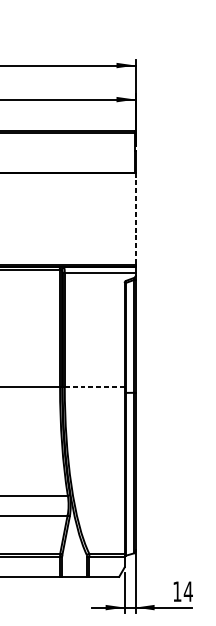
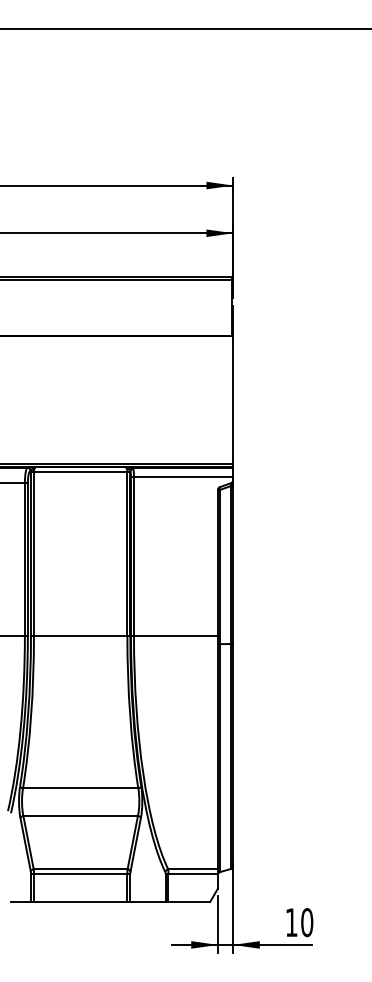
line: (135, 218) -> (233, 400), dashed -> solid
line: (94, 386) -> (175, 635), dashed -> solid
text: (187, 591) -> (306, 922), 14 -> 10

